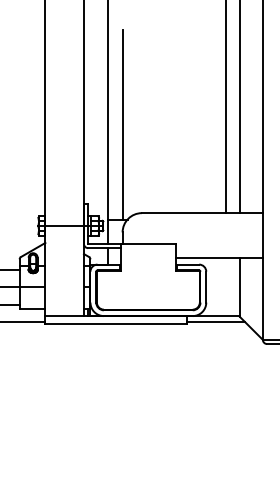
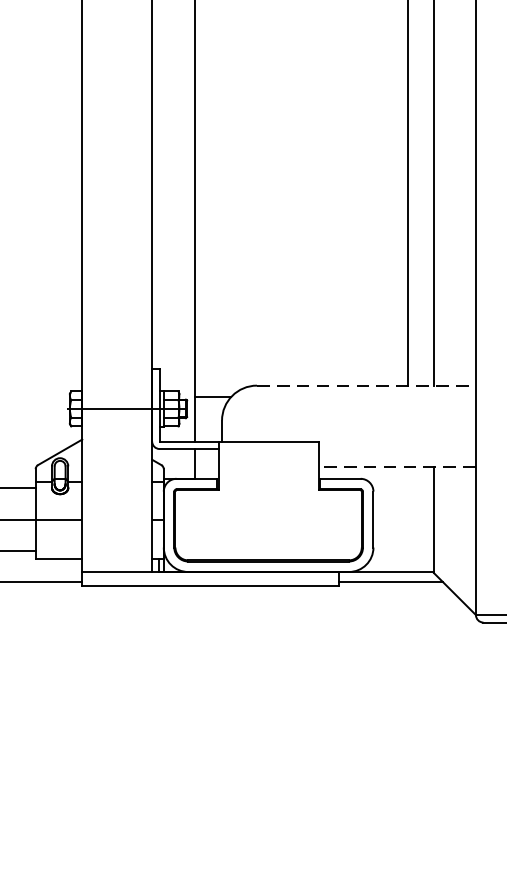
line: (122, 124) -> (221, 225), removed
line: (202, 213) -> (366, 386), solid -> dashed
line: (218, 258) -> (395, 467), solid -> dashed

